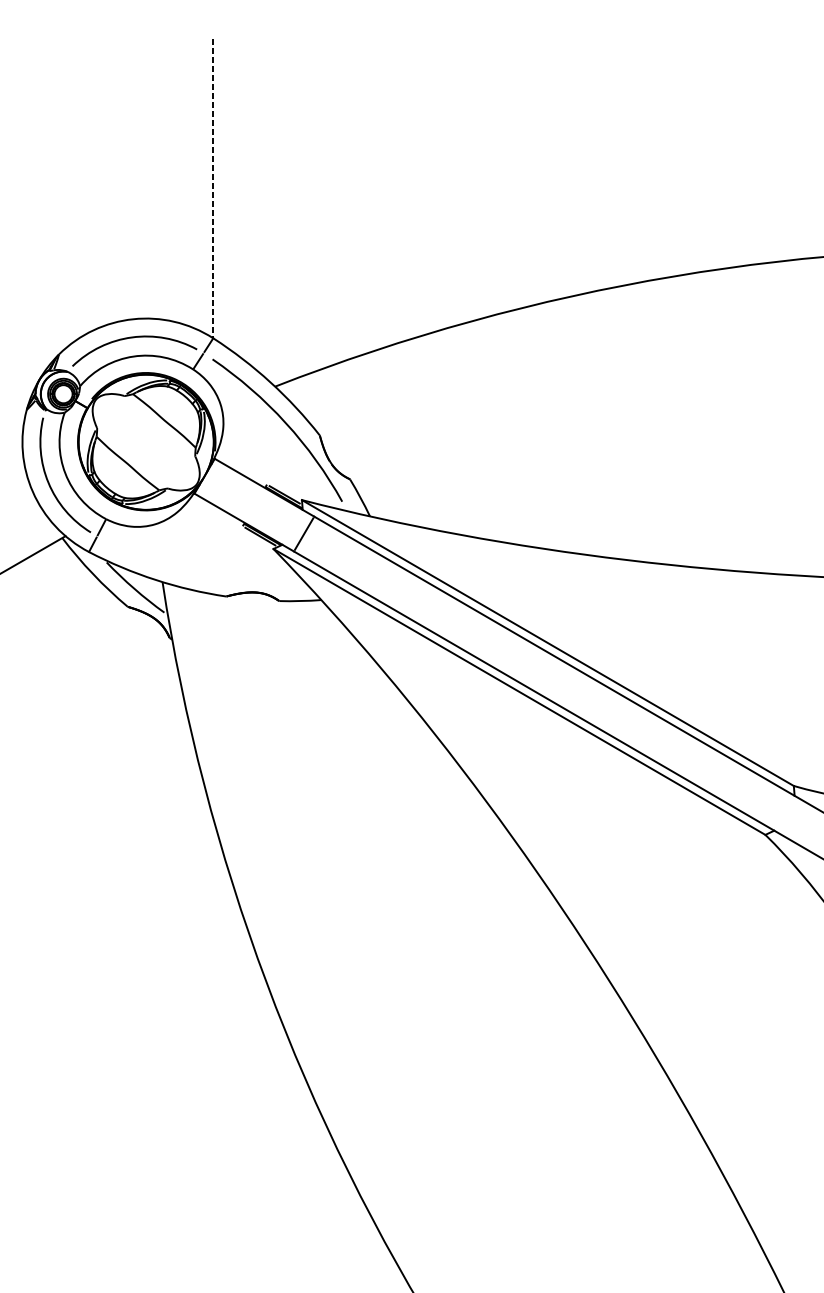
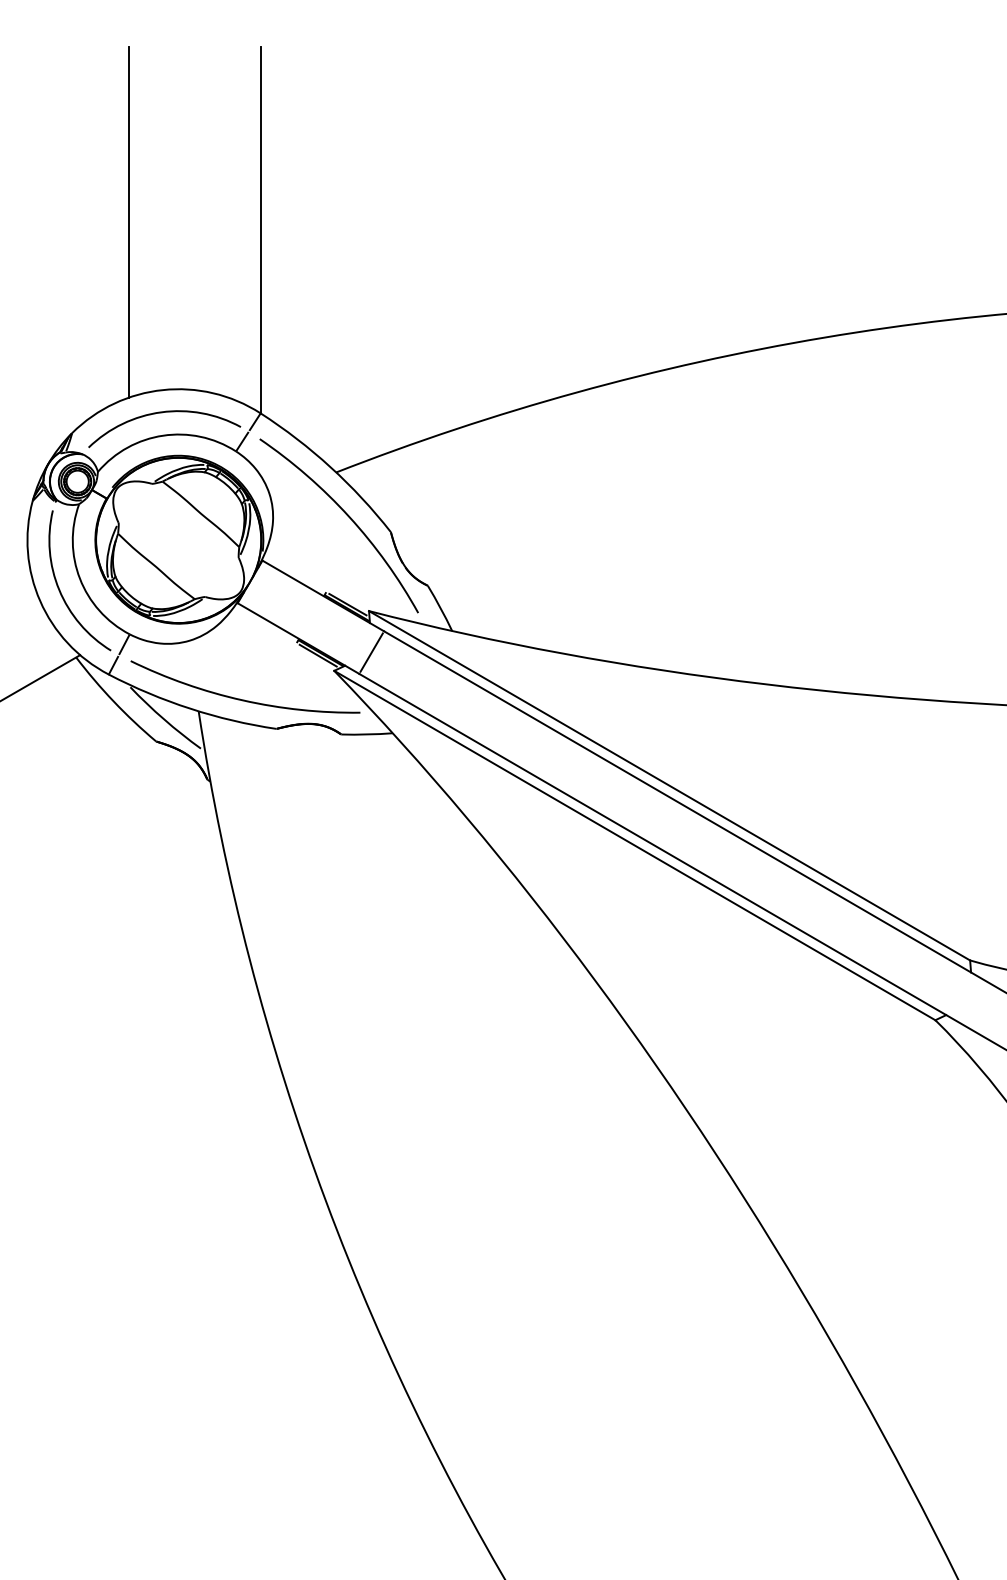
line: (105, 182) -> (128, 222), added
line: (213, 188) -> (260, 230), dashed -> solid
arc: (196, 571) -> (240, 698), added

